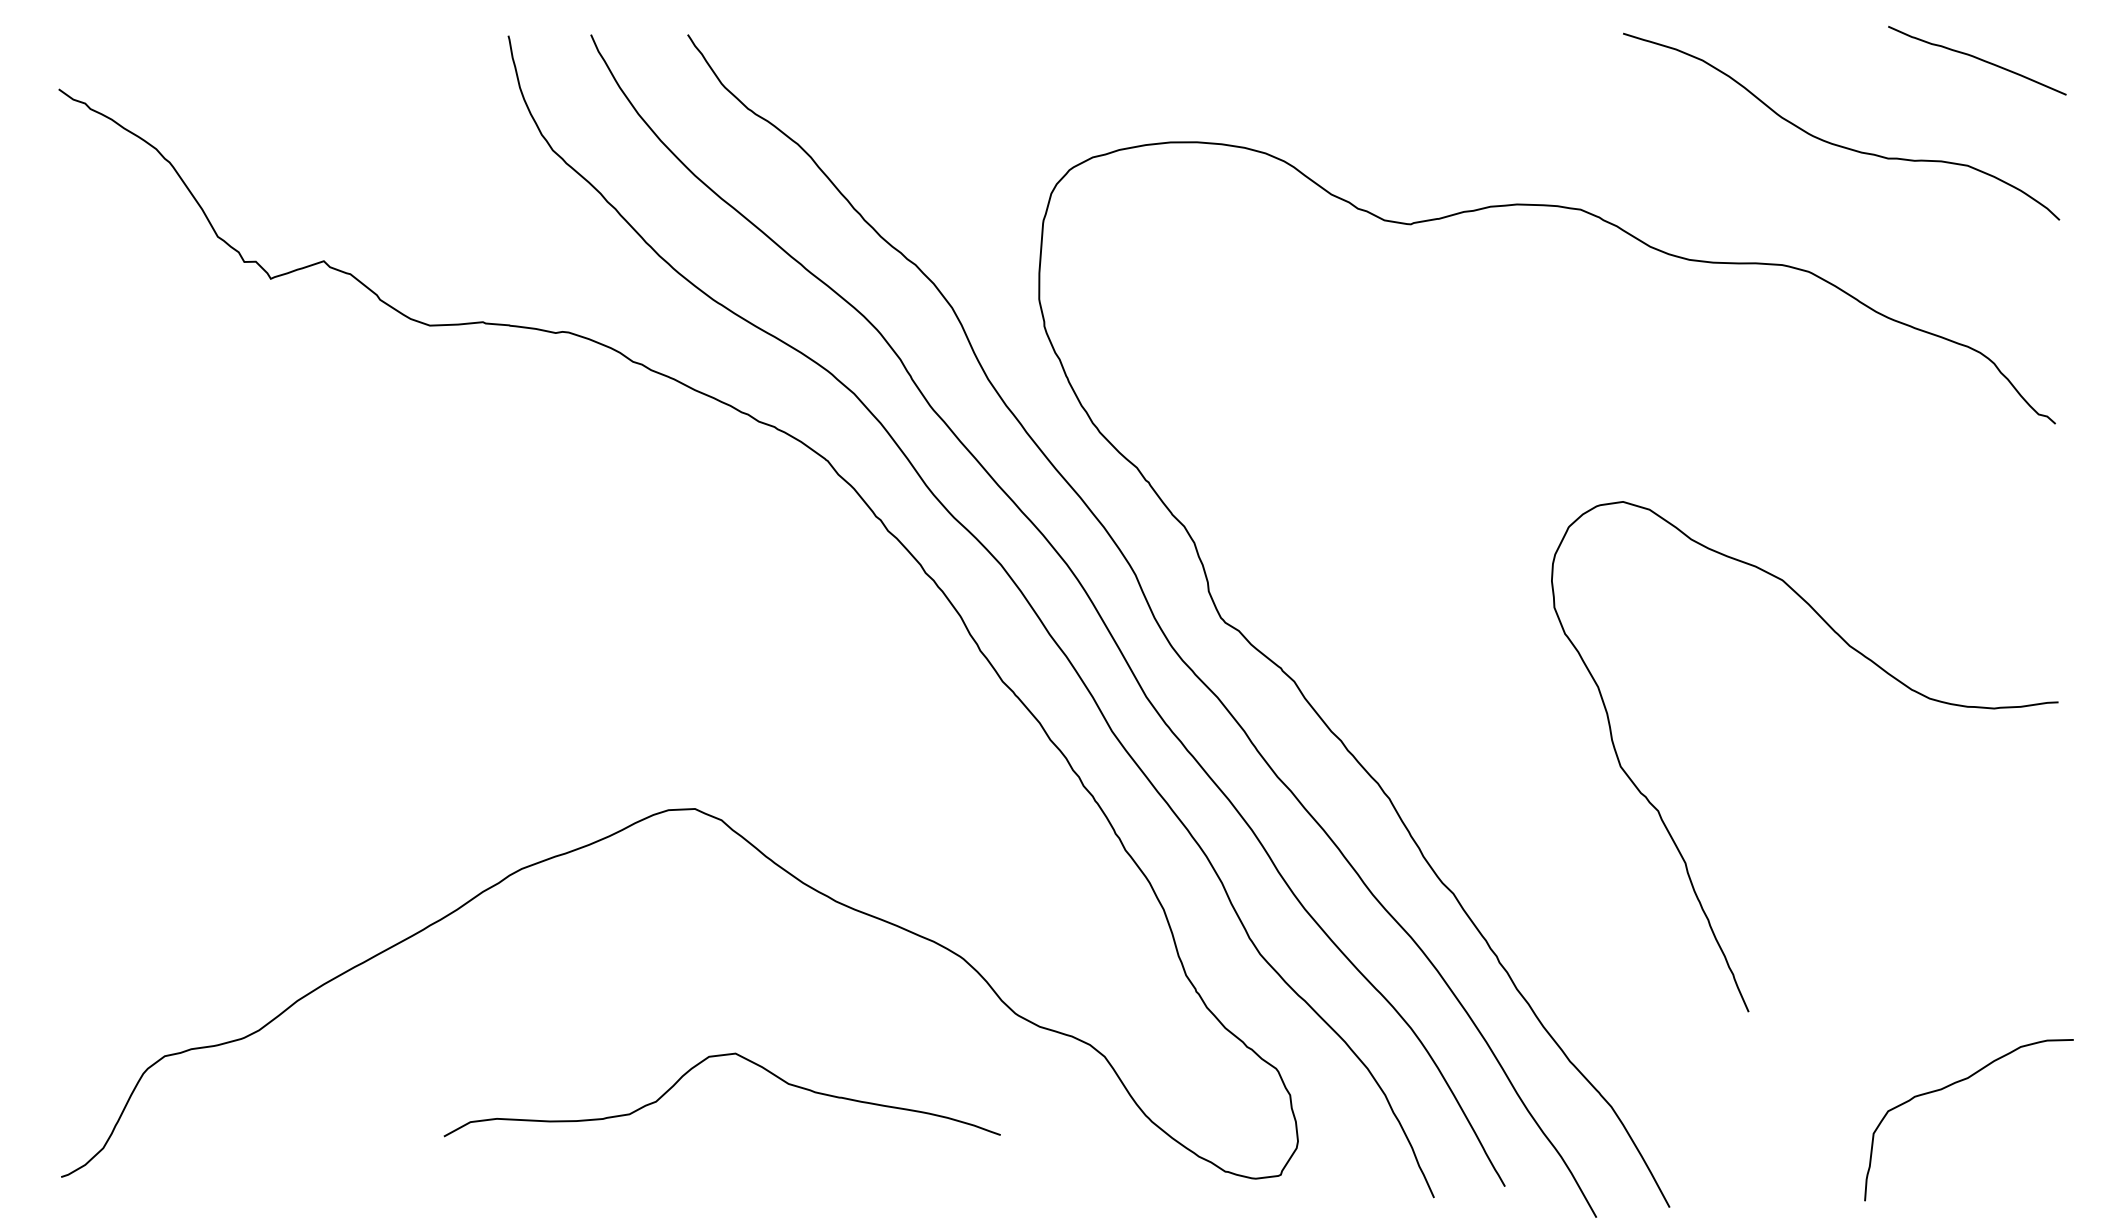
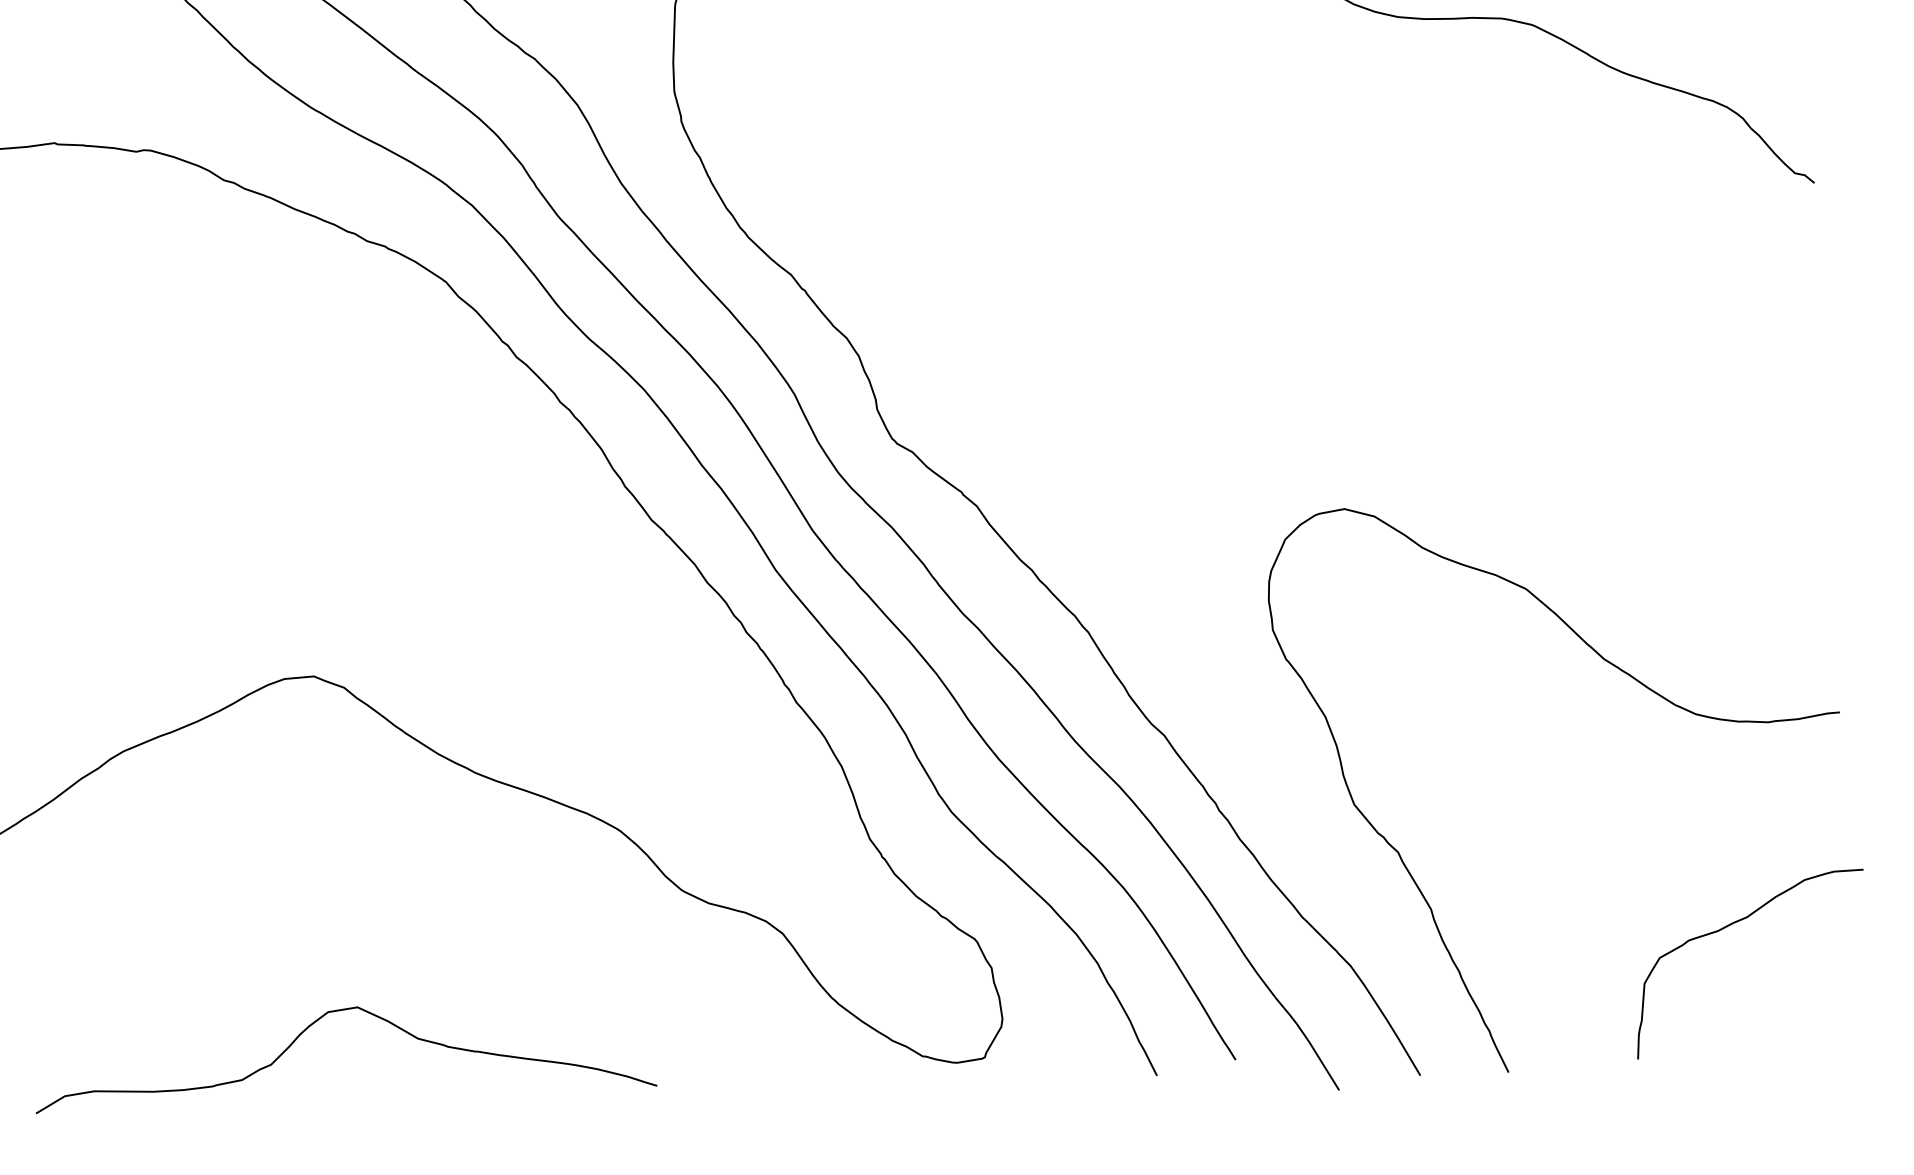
curve: (1875, 665) -> (1633, 679), moved
curve: (701, 1063) -> (320, 1019), moved

